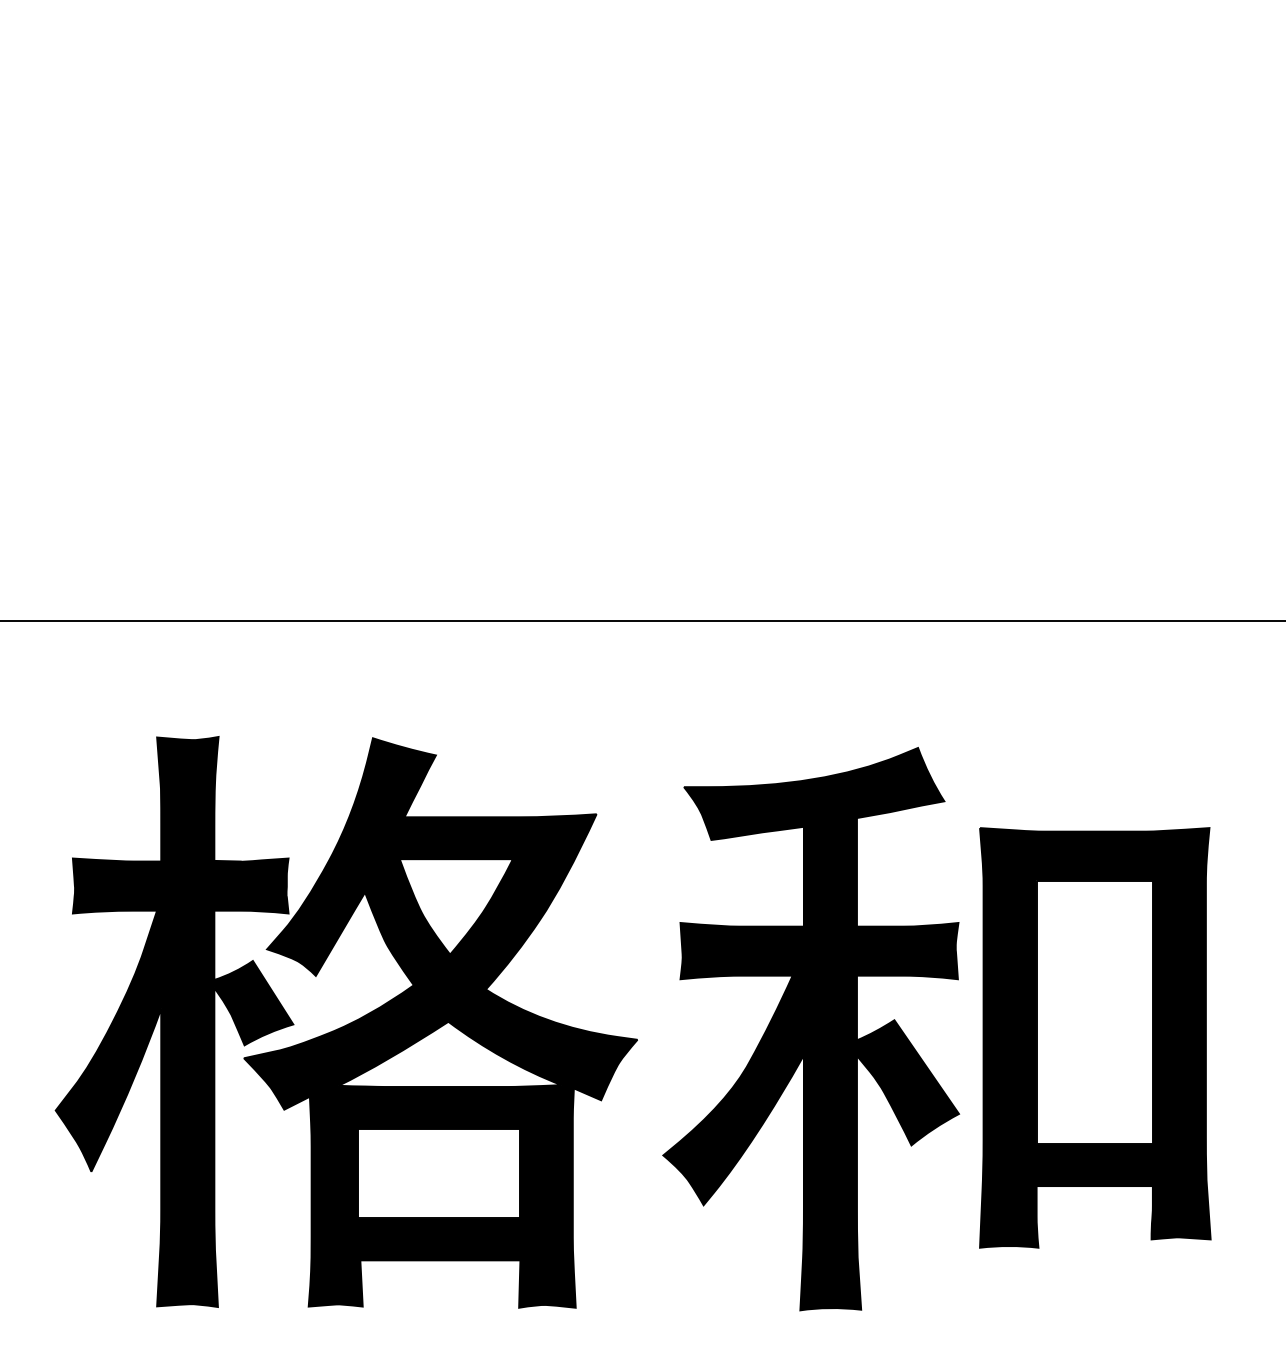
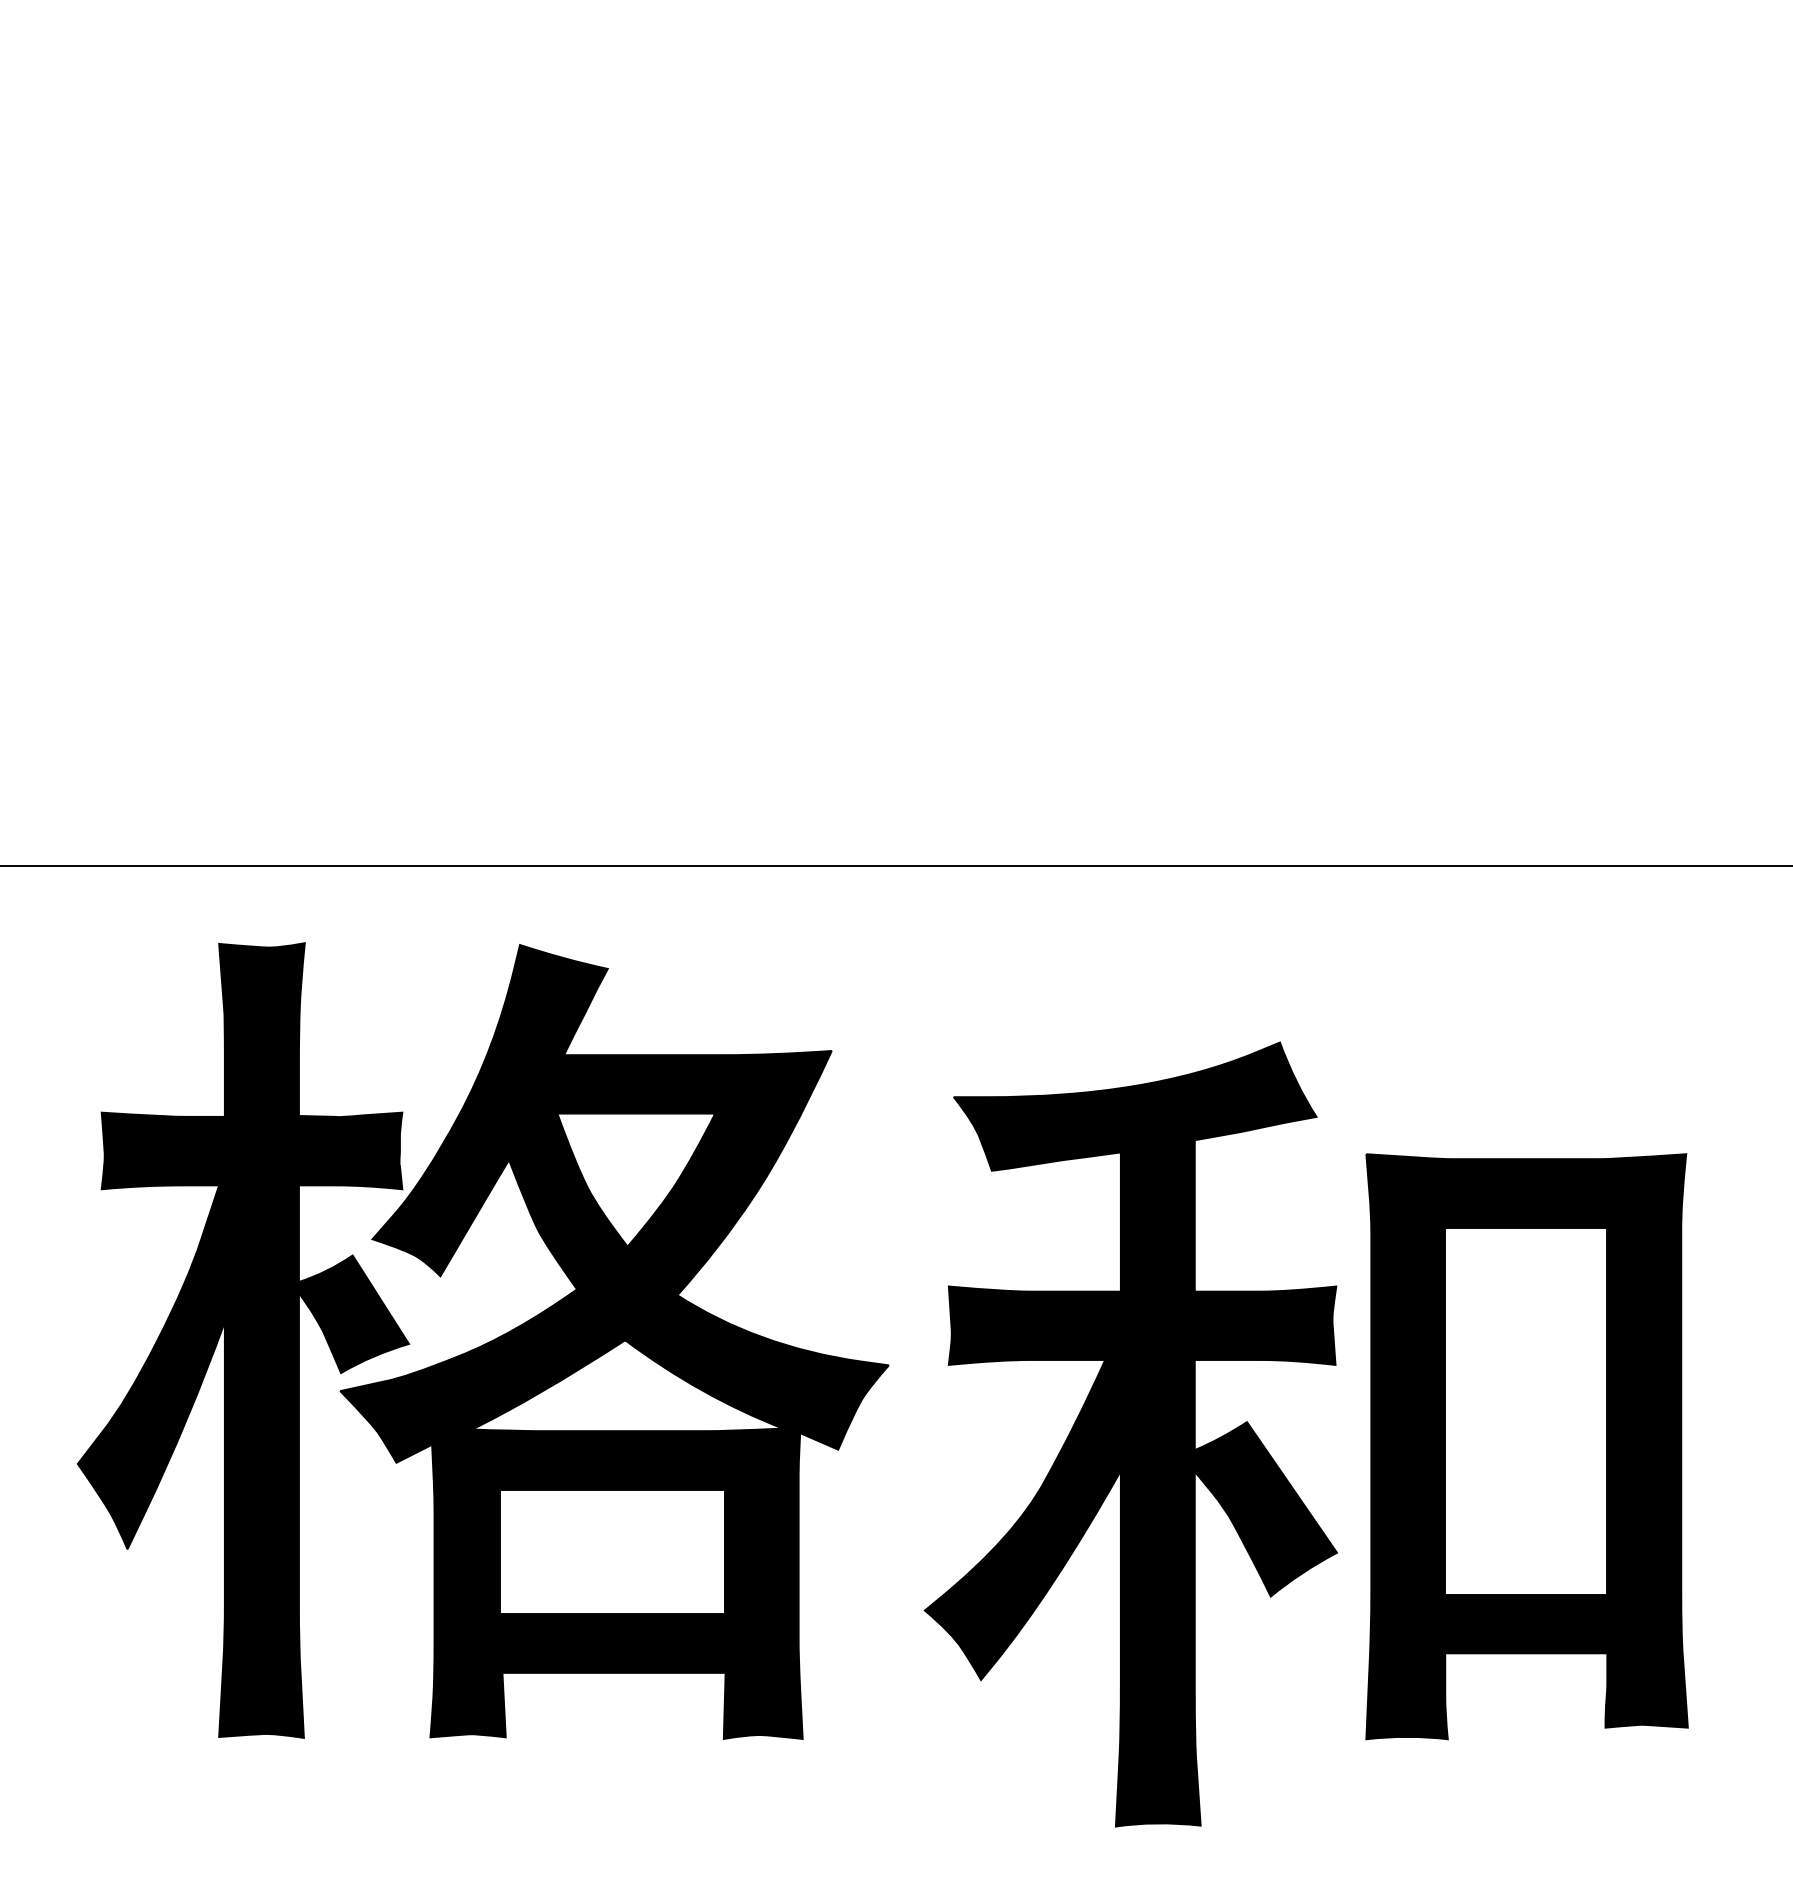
part: (346, 1021) -> (483, 1340), moved

